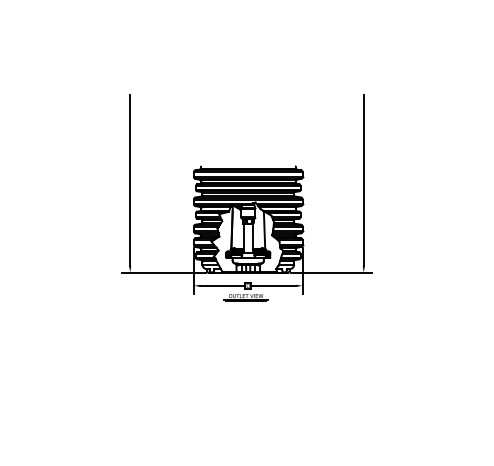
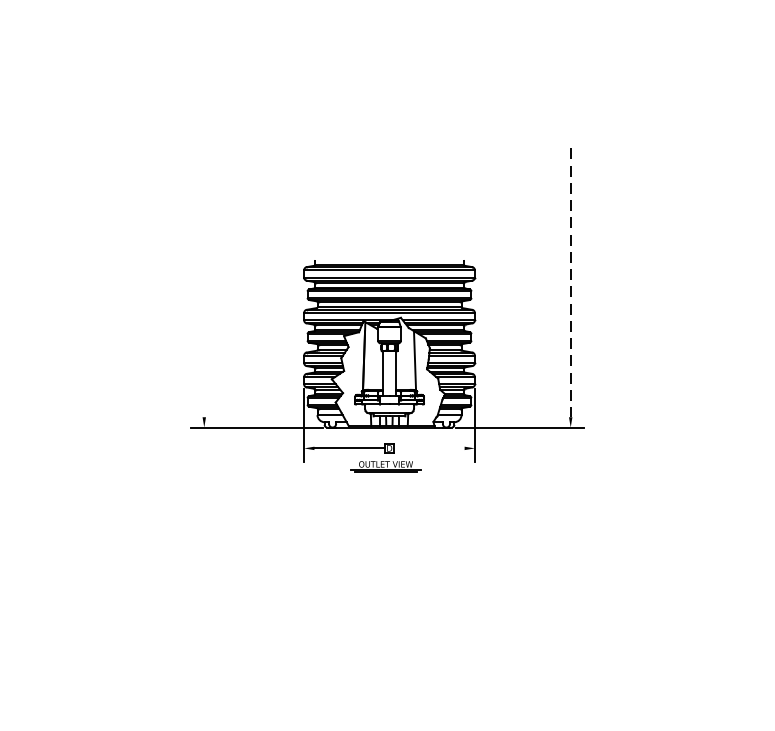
line: (130, 179) -> (204, 281), removed
line: (363, 180) -> (570, 283), solid -> dashed
line: (273, 285) -> (429, 447), removed

